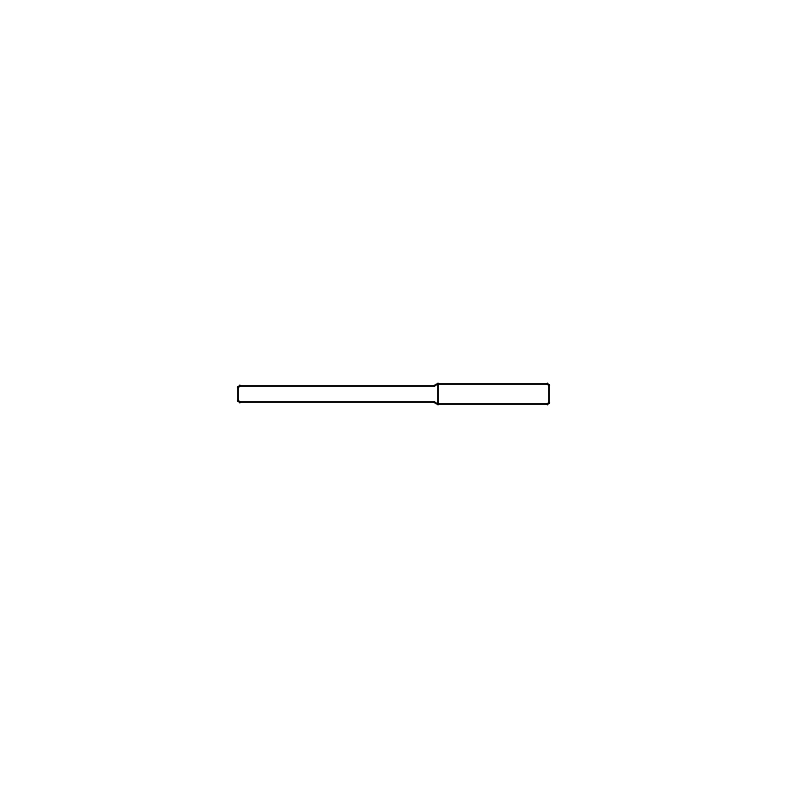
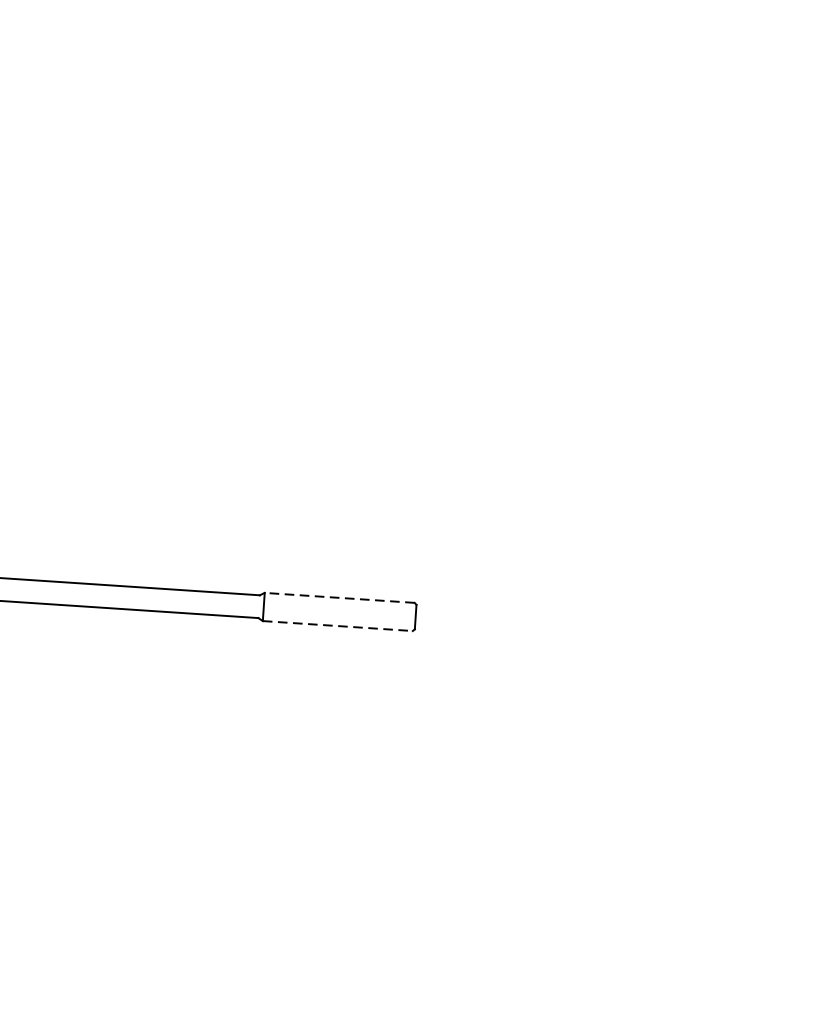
line: (492, 383) -> (339, 597), solid -> dashed
line: (492, 404) -> (337, 626), solid -> dashed

